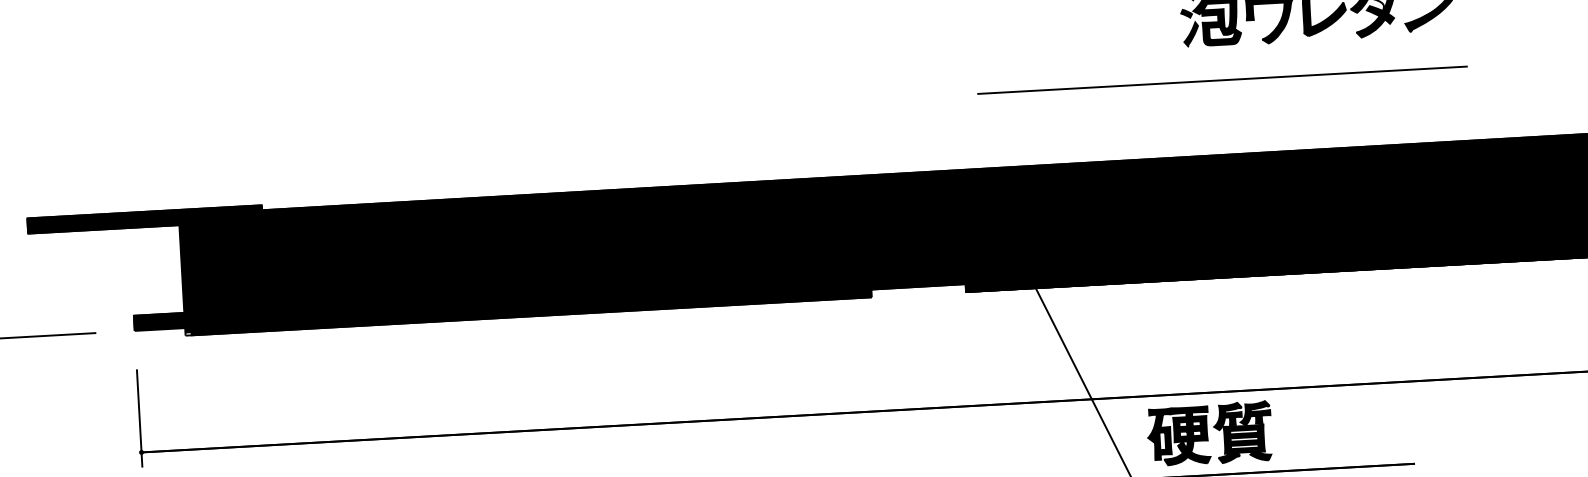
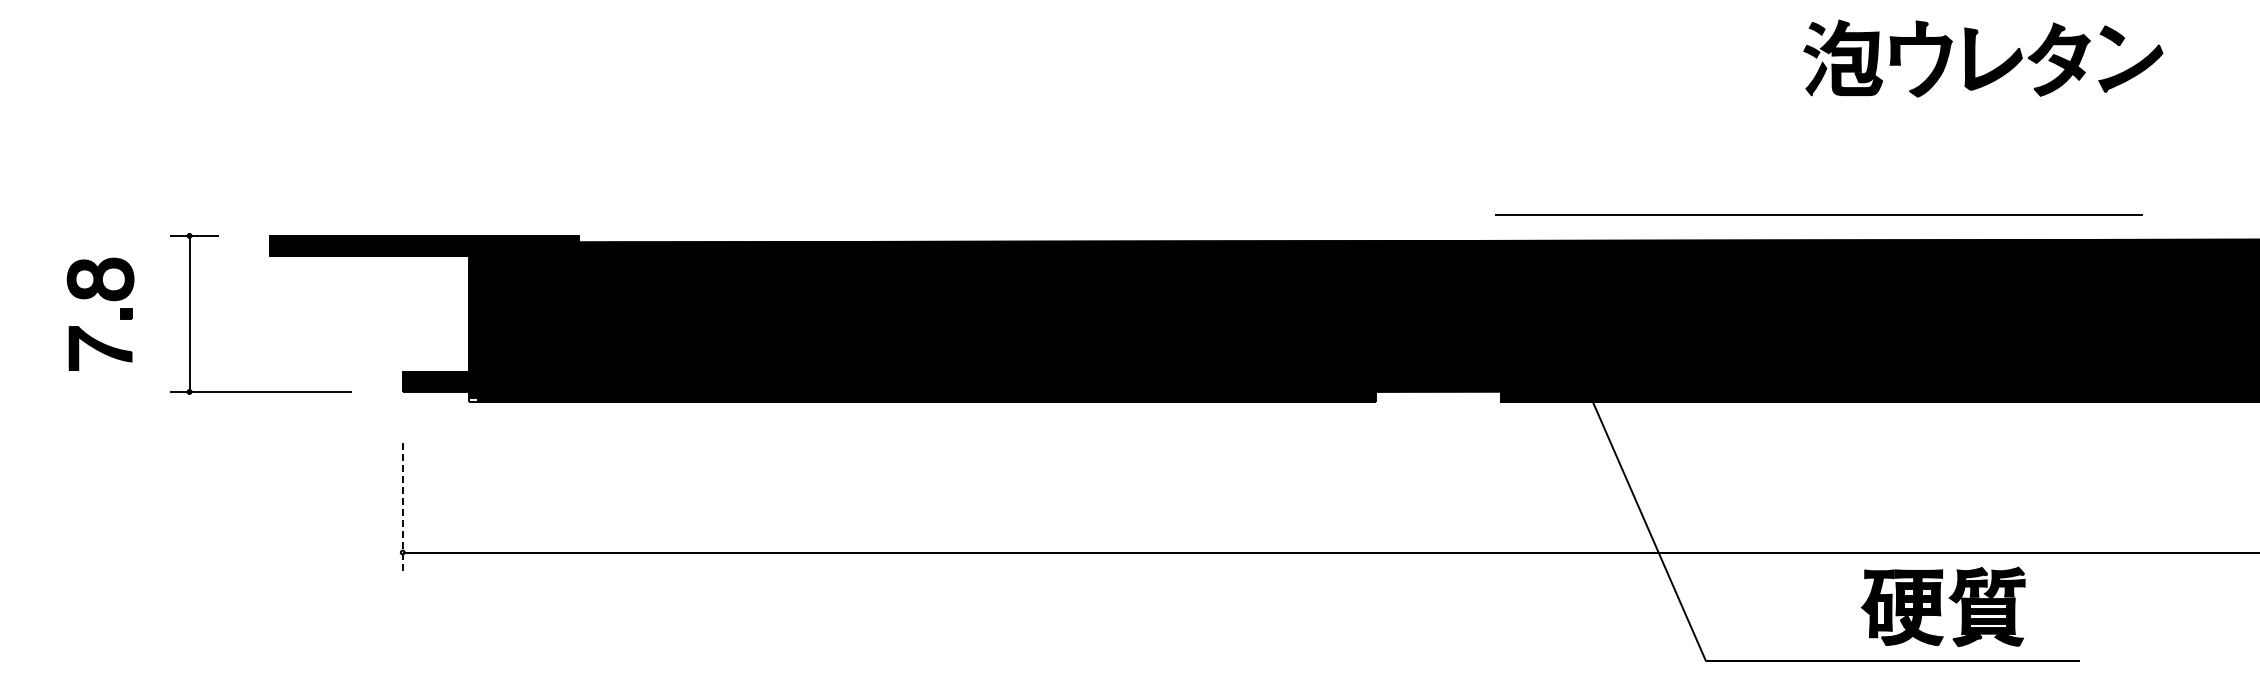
line: (1221, 80) -> (1818, 214), moved
line: (139, 418) -> (402, 507), solid -> dashed
part: (1209, 433) -> (1942, 606), moved

